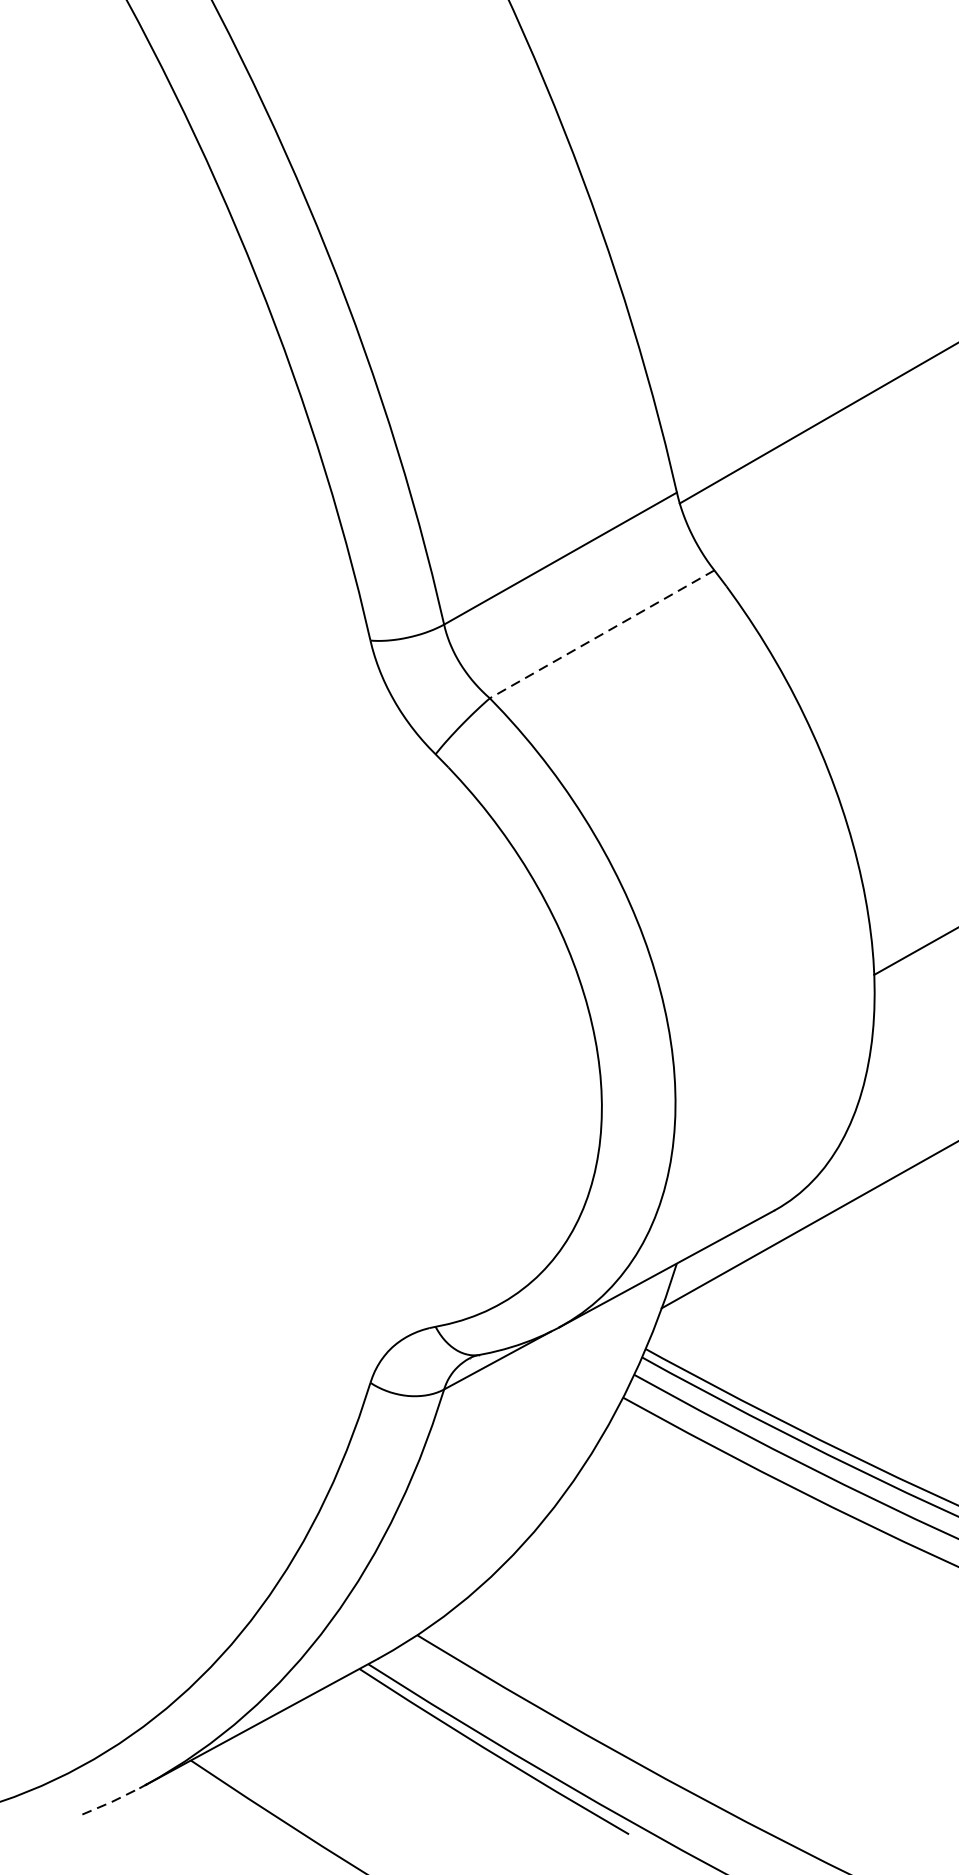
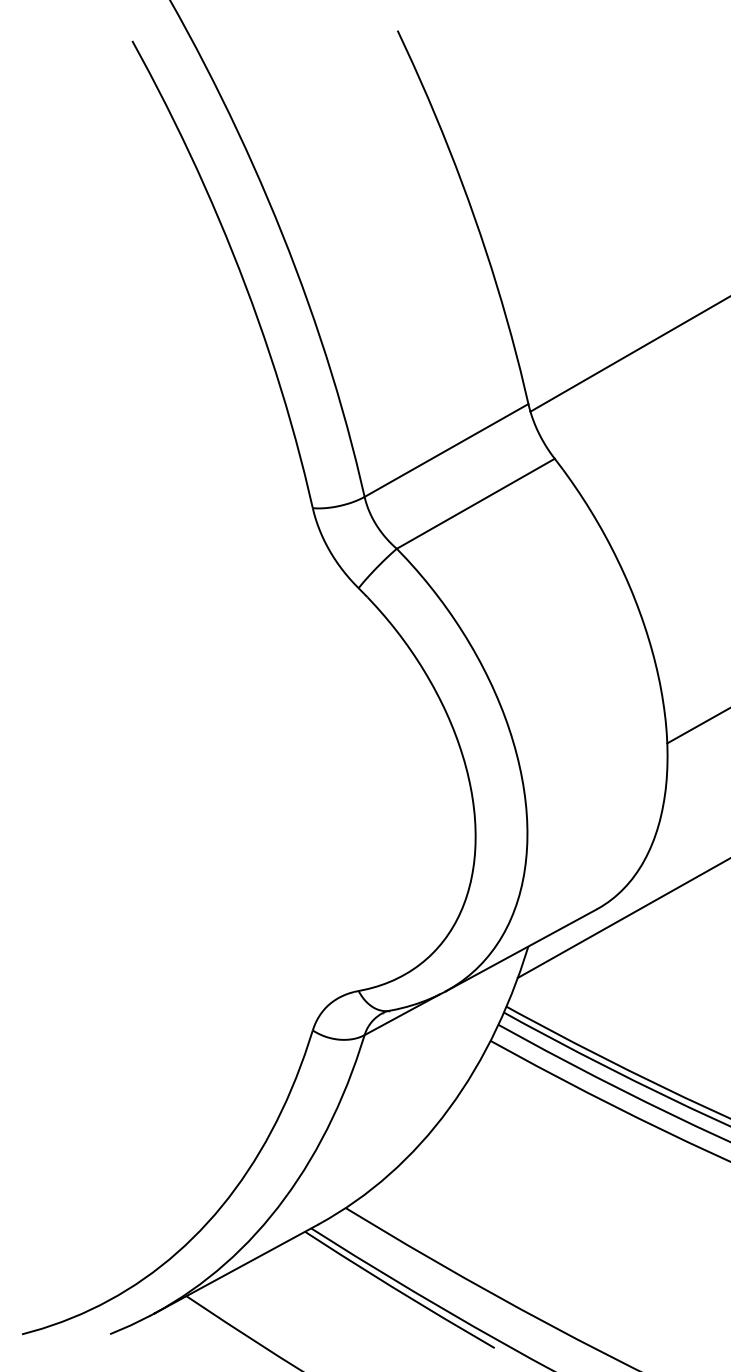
line: (601, 633) -> (475, 503), dashed -> solid
line: (111, 1802) -> (130, 1325), dashed -> solid

